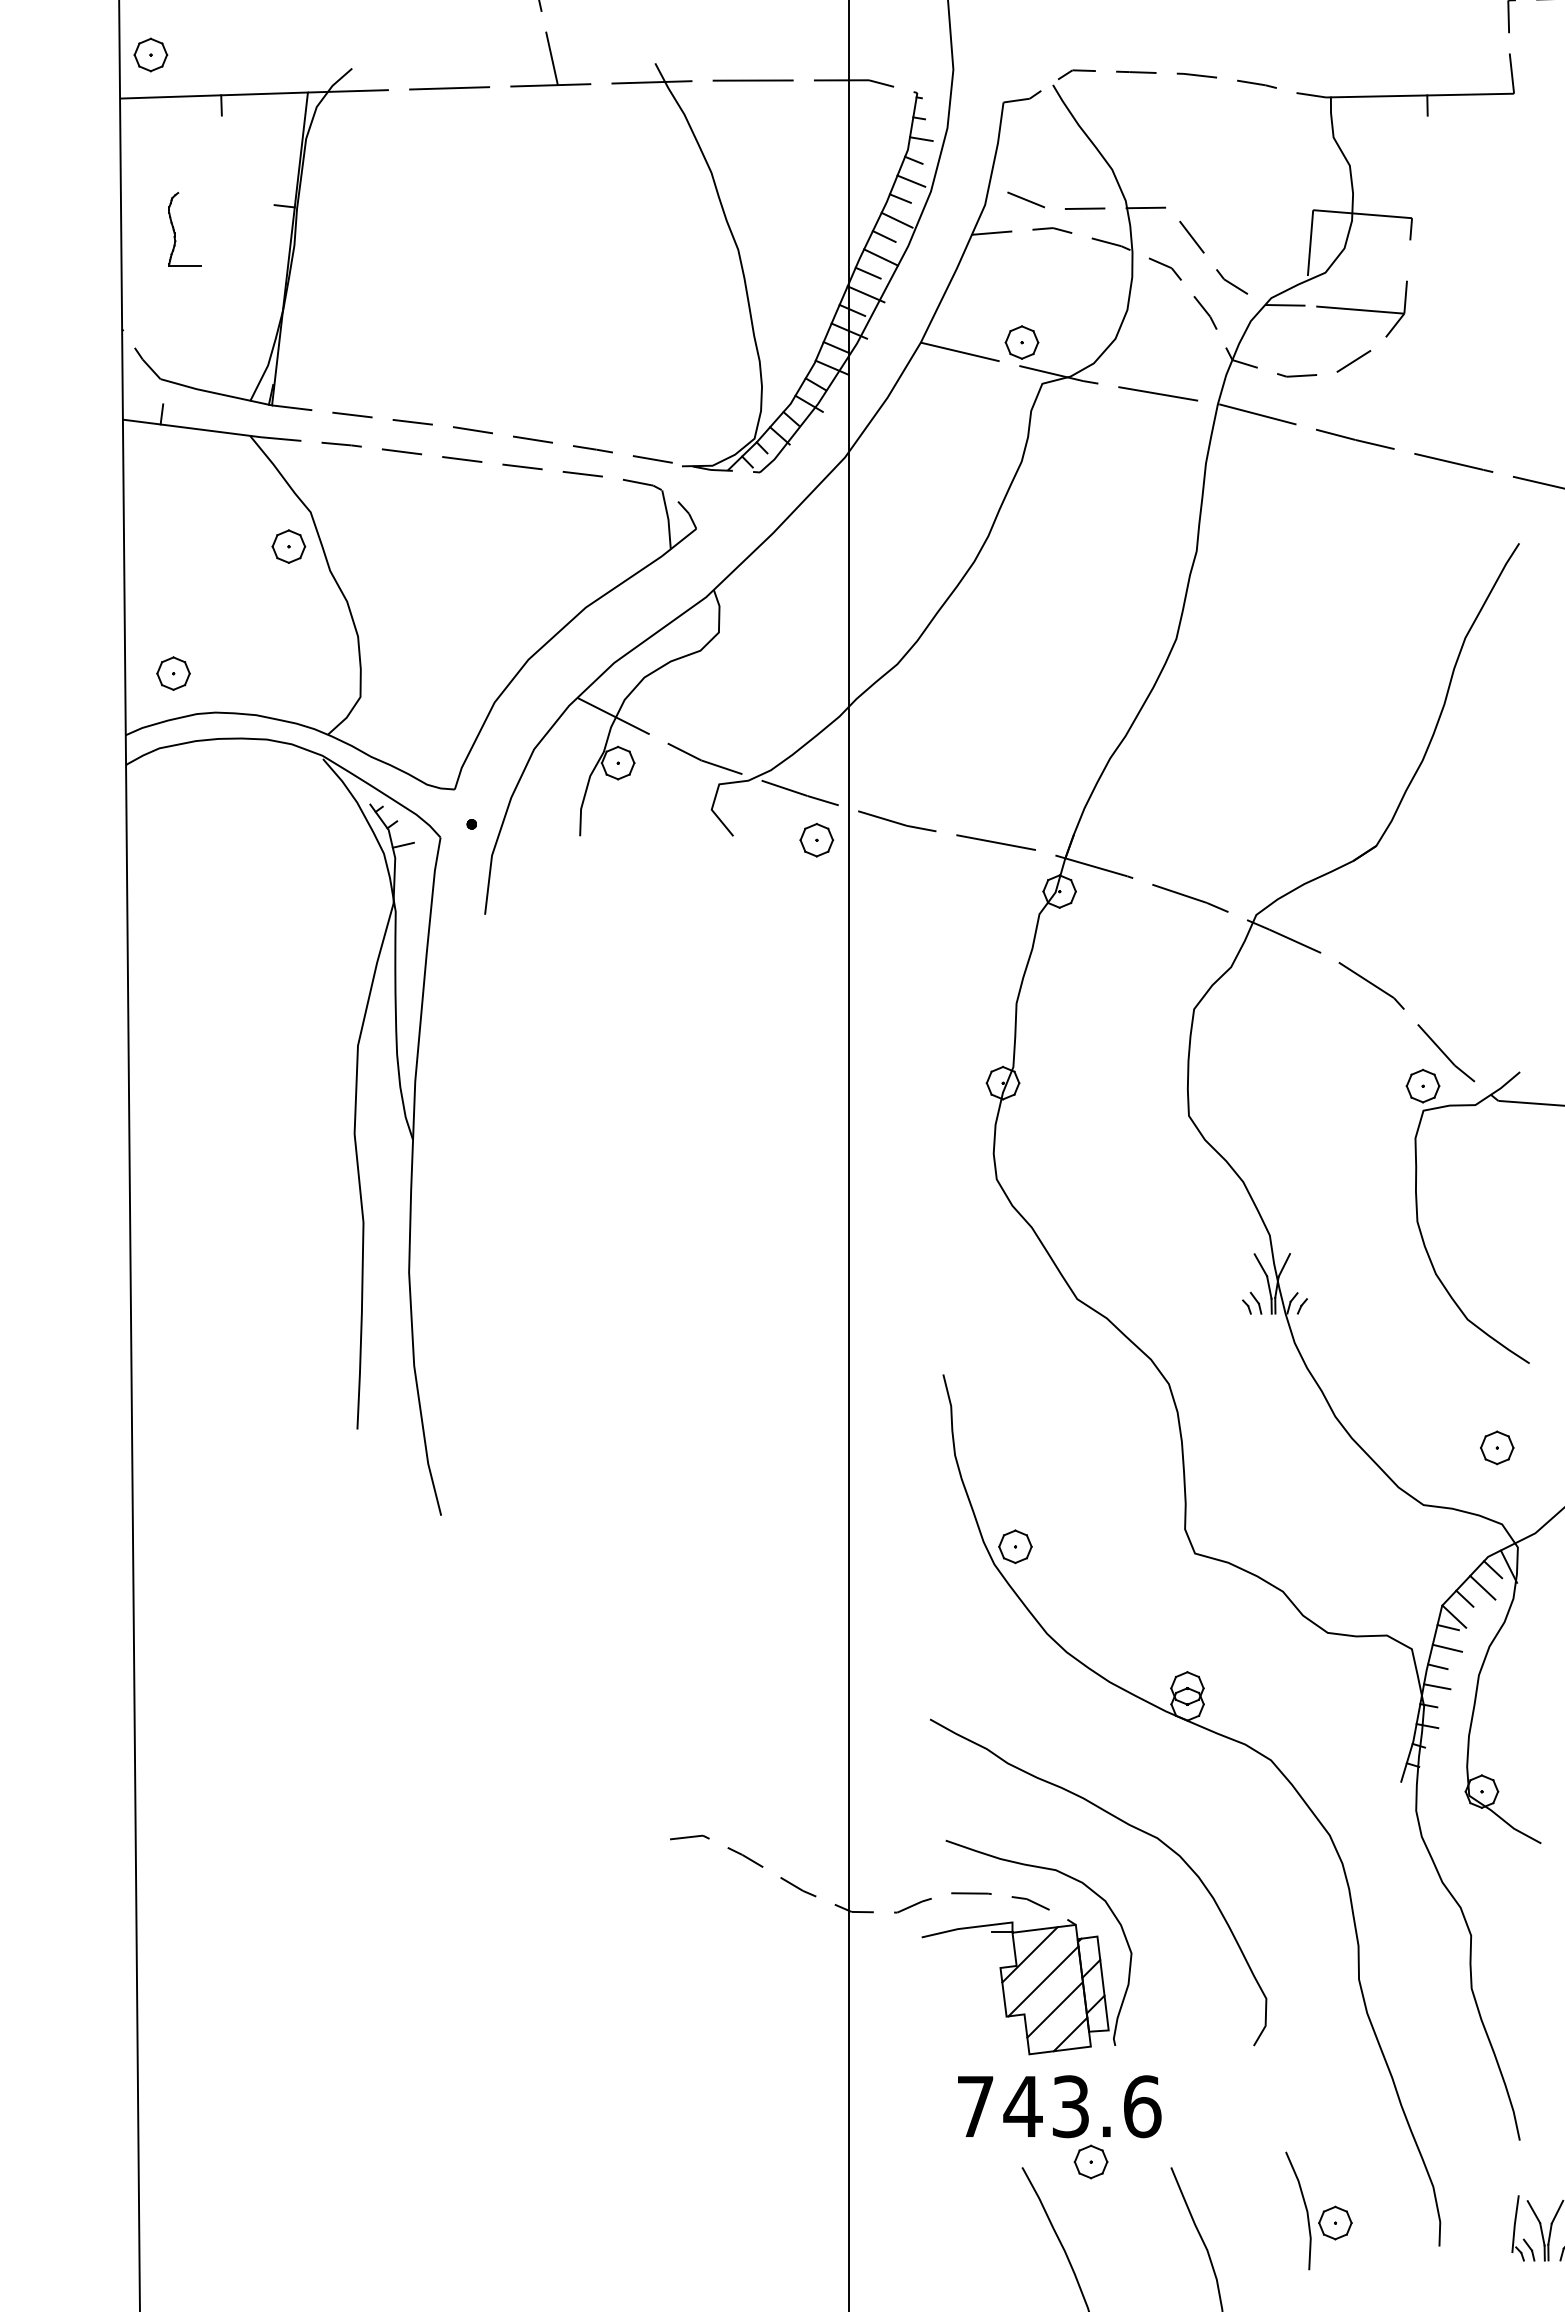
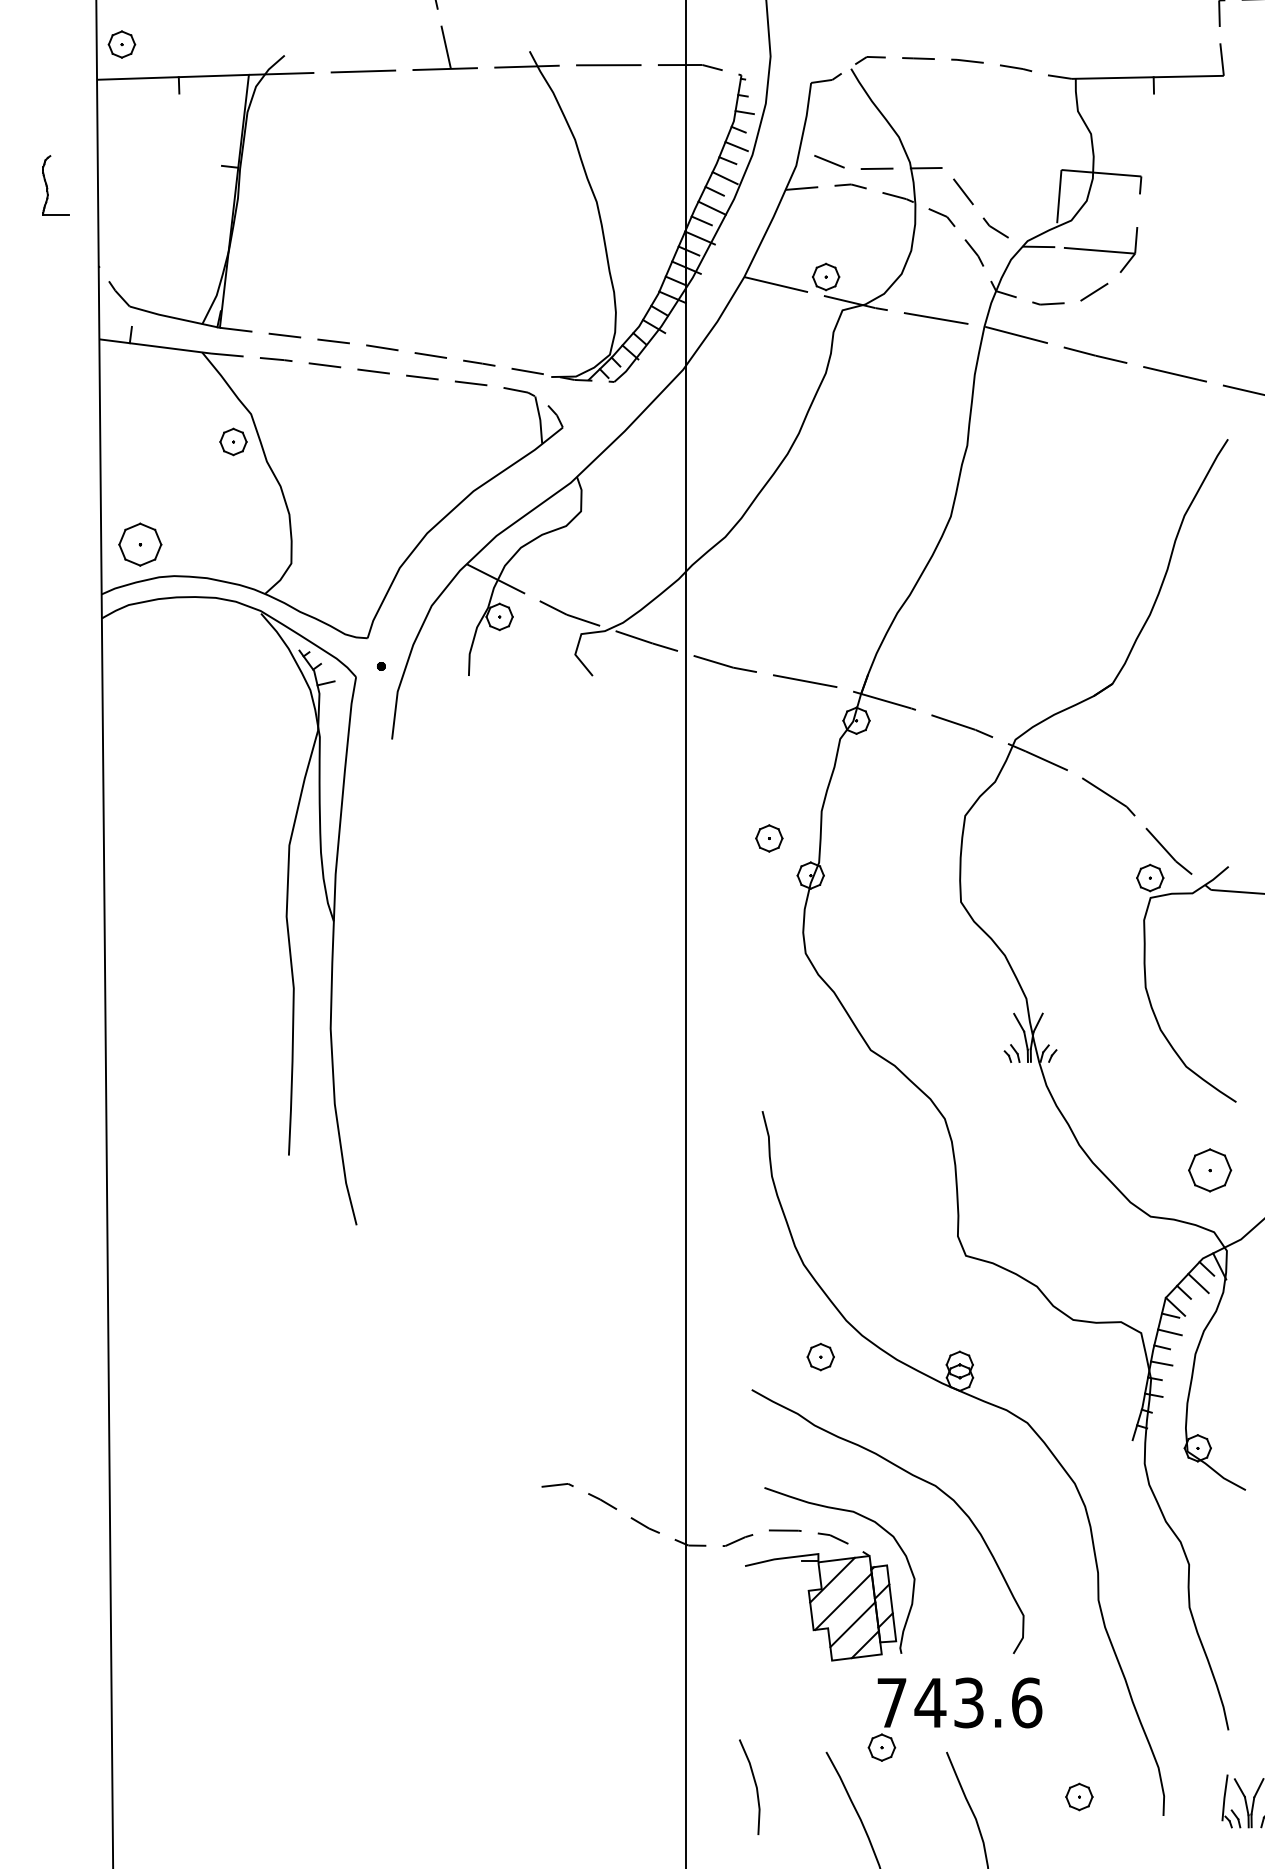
part: (175, 231) -> (48, 187), moved
part: (173, 673) -> (140, 544), size x1.6
part: (816, 840) -> (769, 838), moved
part: (1497, 1447) -> (1210, 1170), size x1.6
part: (1015, 1546) -> (820, 1356), moved
text: (1059, 2106) -> (959, 1702), moved
curve: (1305, 2209) -> (755, 1786), moved

